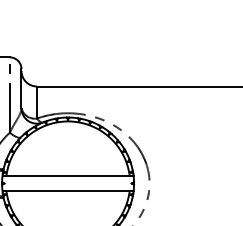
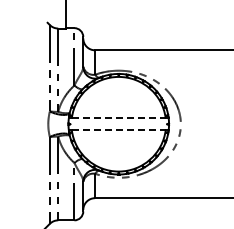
line: (67, 176) -> (118, 118), solid -> dashed
line: (67, 191) -> (118, 130), solid -> dashed

